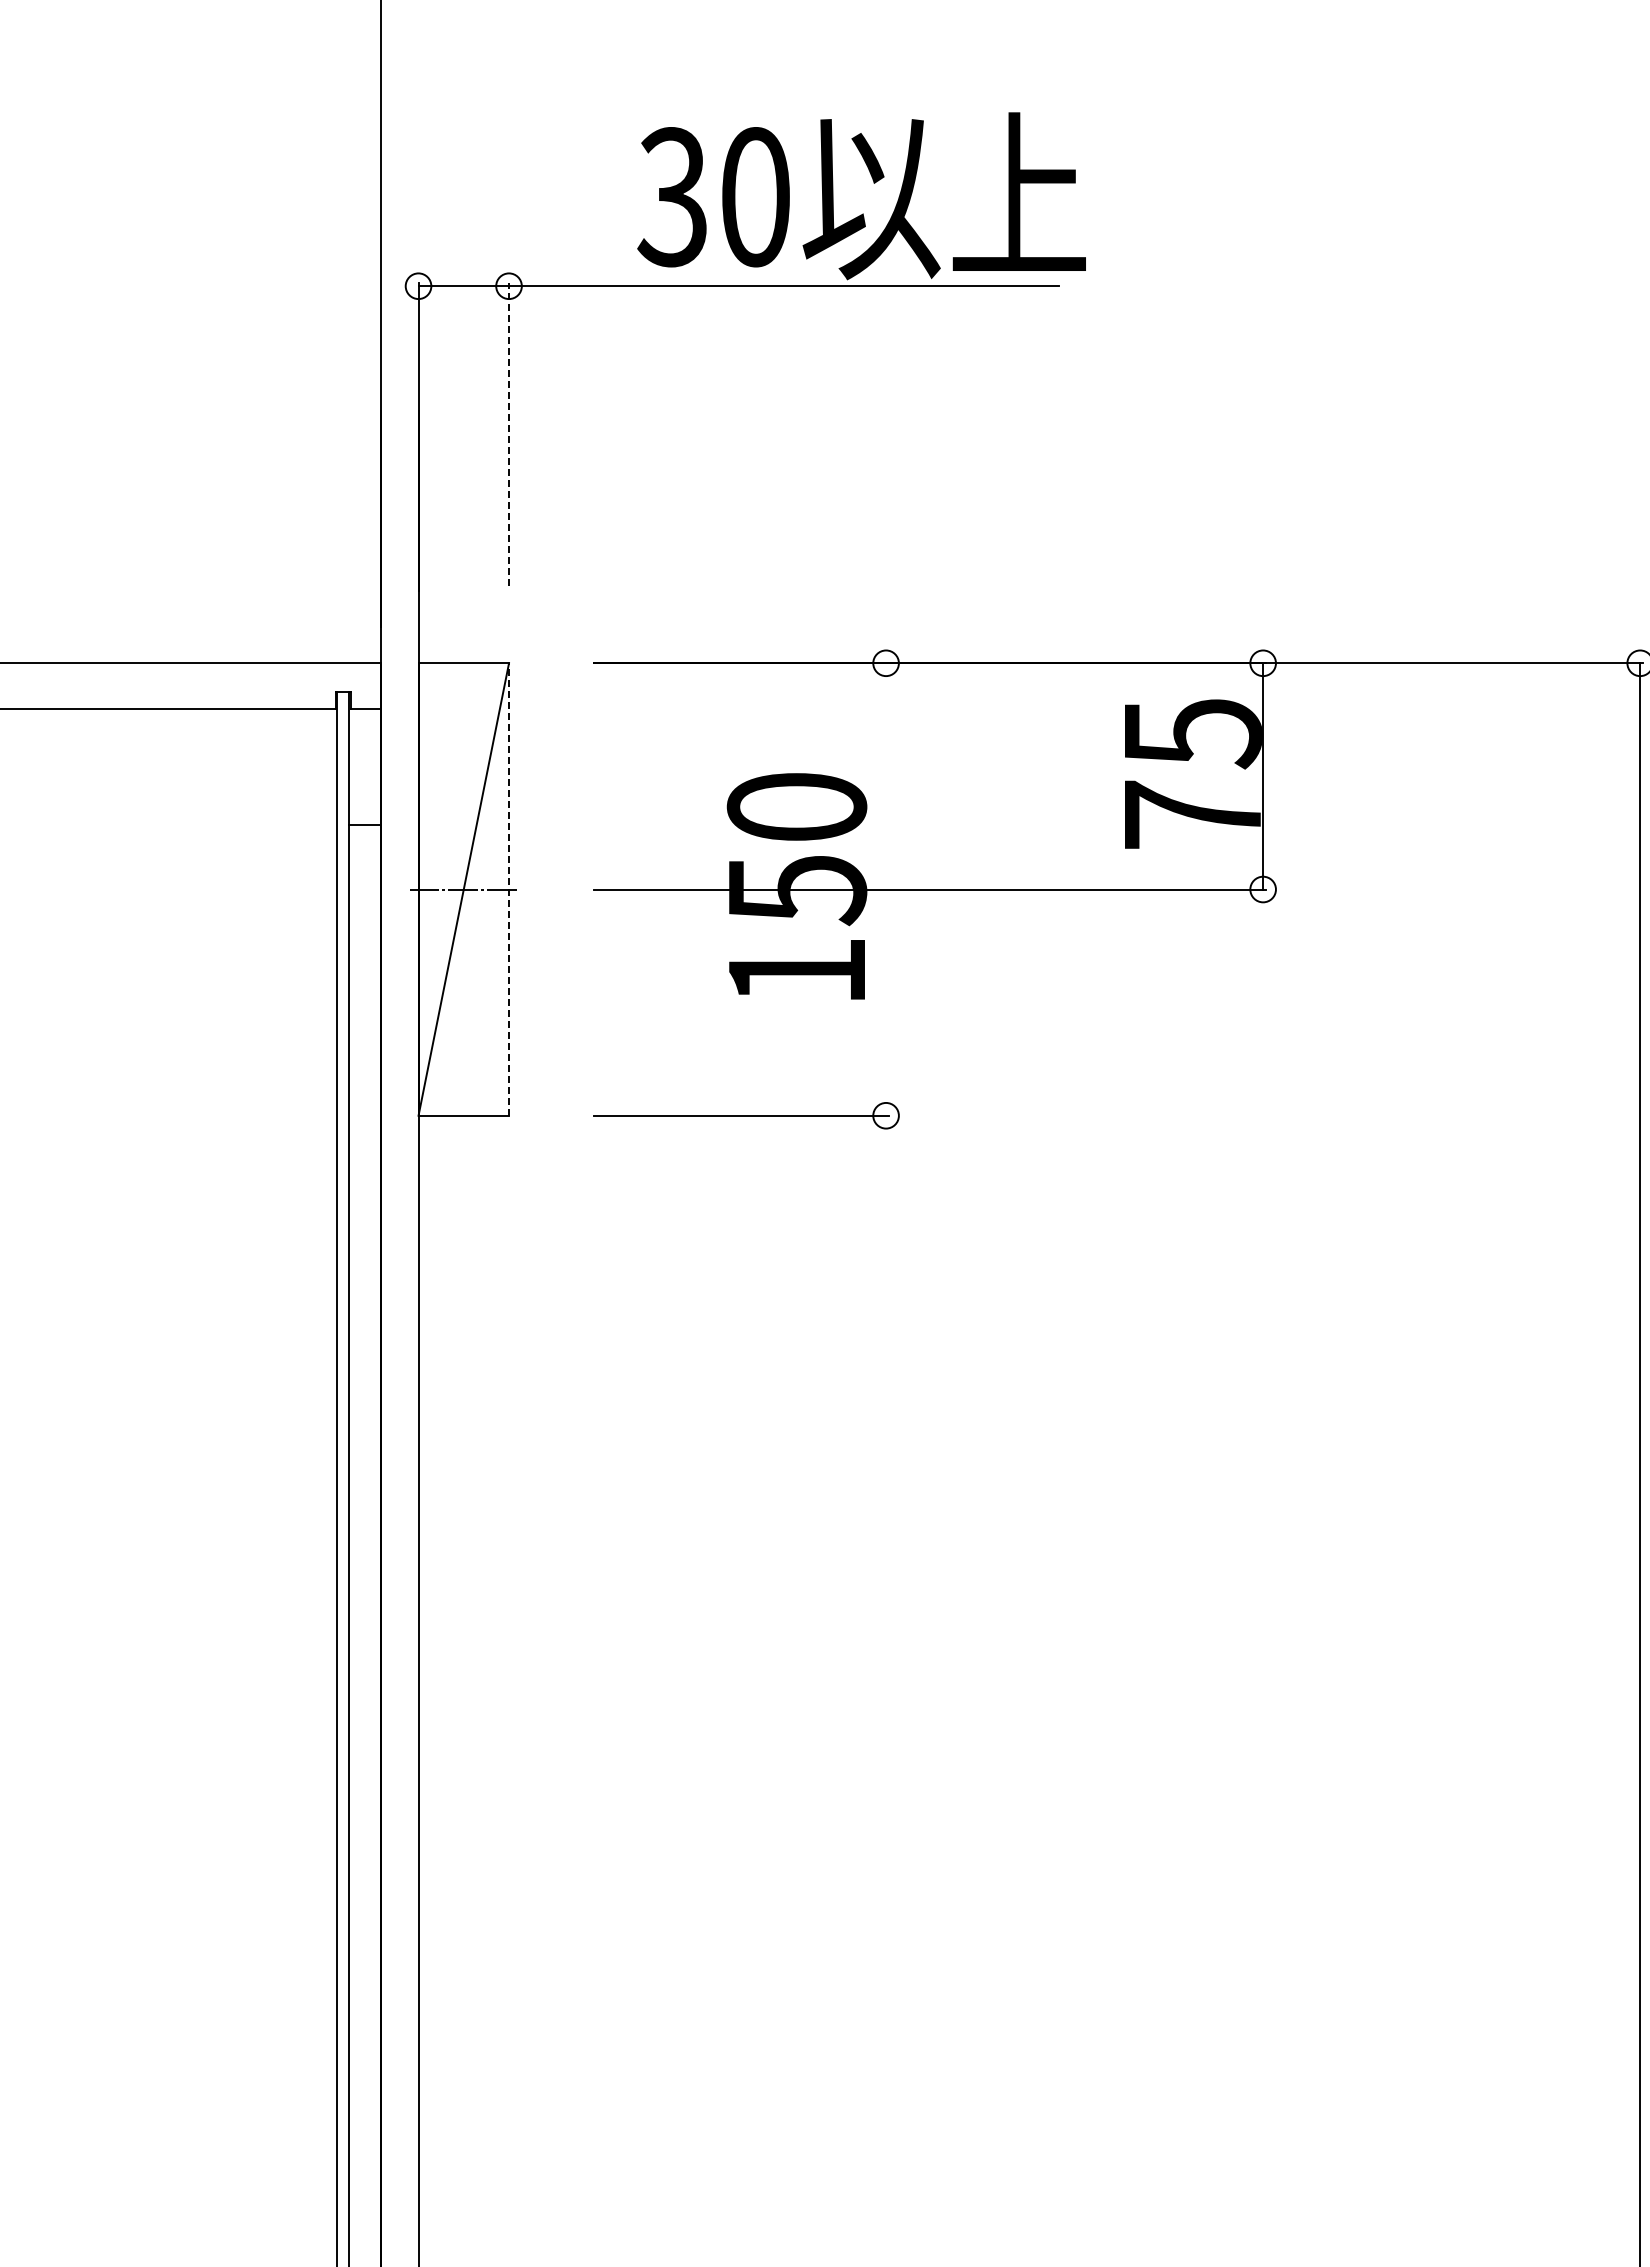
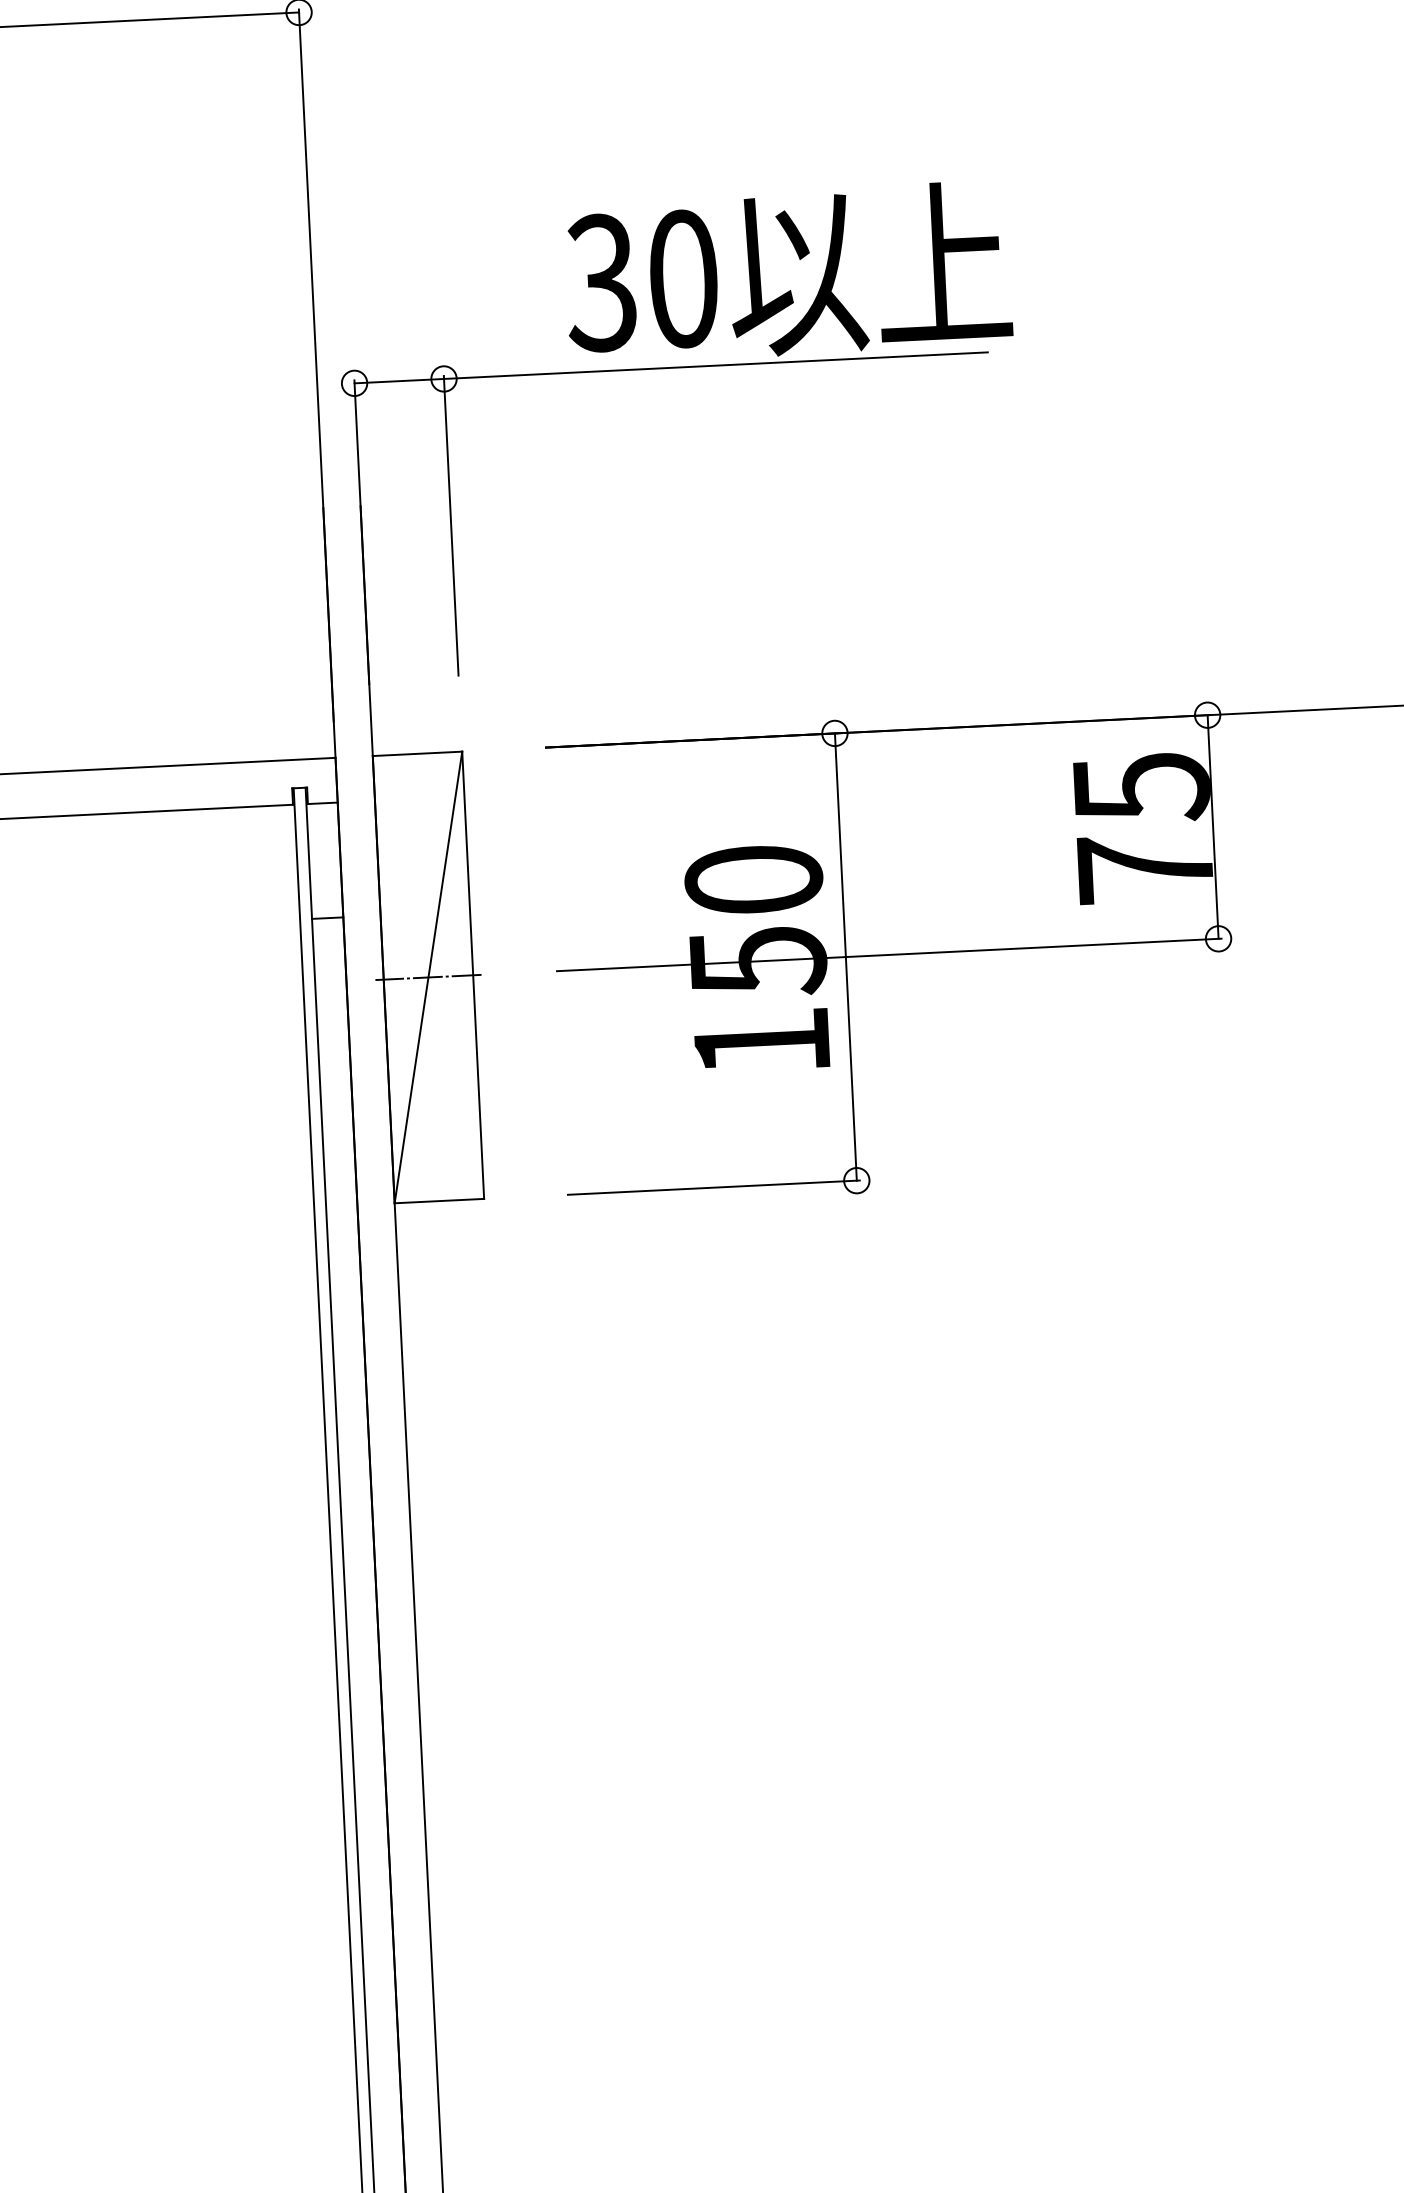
line: (509, 434) -> (451, 525), dashed -> solid
line: (509, 889) -> (473, 975), dashed -> solid
line: (886, 889) -> (846, 957), added

